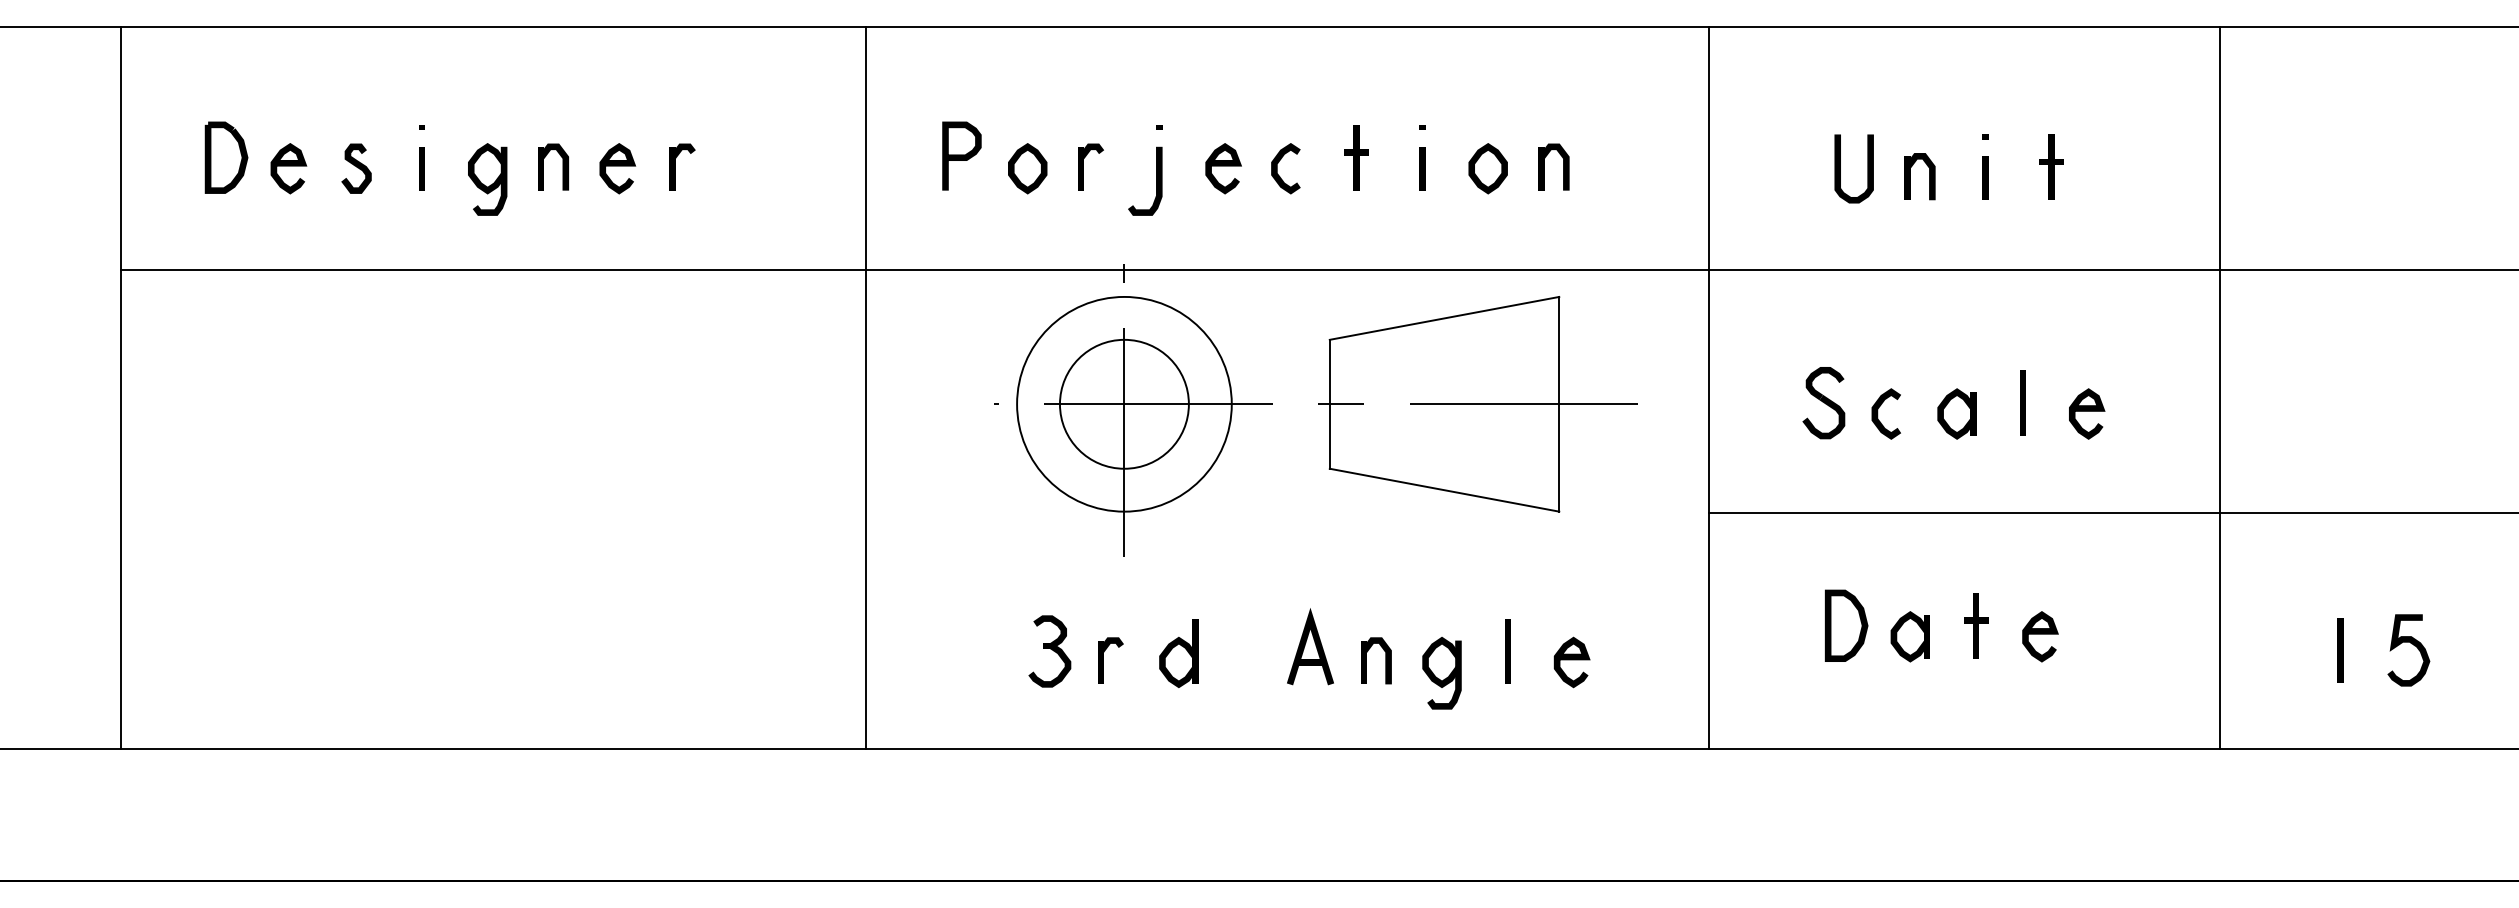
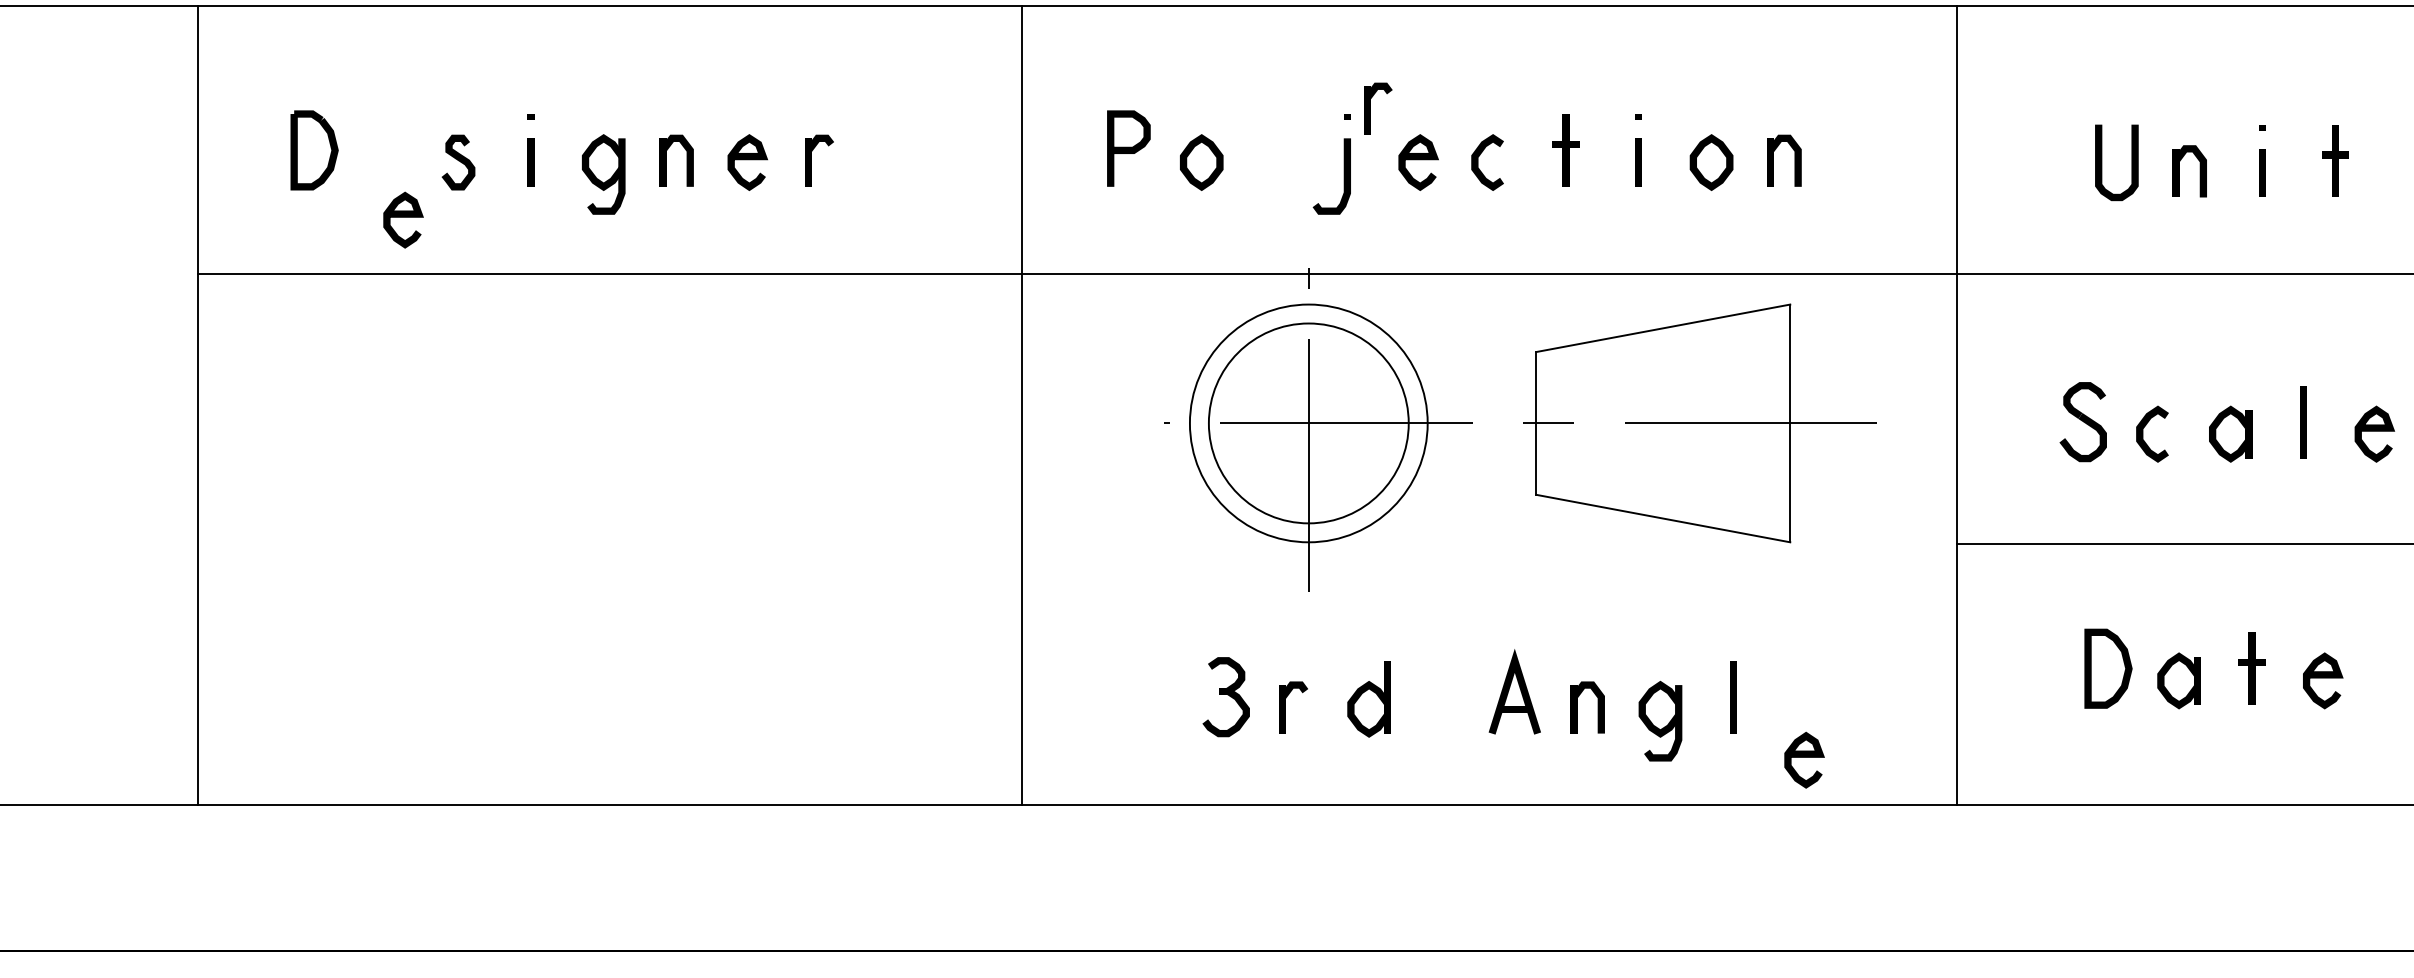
curve: (288, 166) -> (403, 217), moved
part: (1083, 166) -> (1369, 108), moved
circle: (1123, 403) -> (1307, 422), size x1.4
curve: (1571, 660) -> (1803, 758), moved

